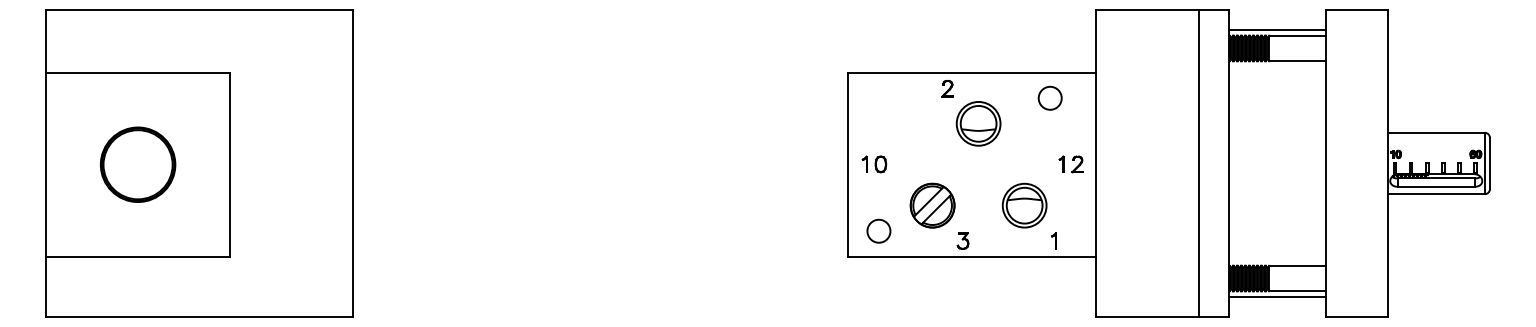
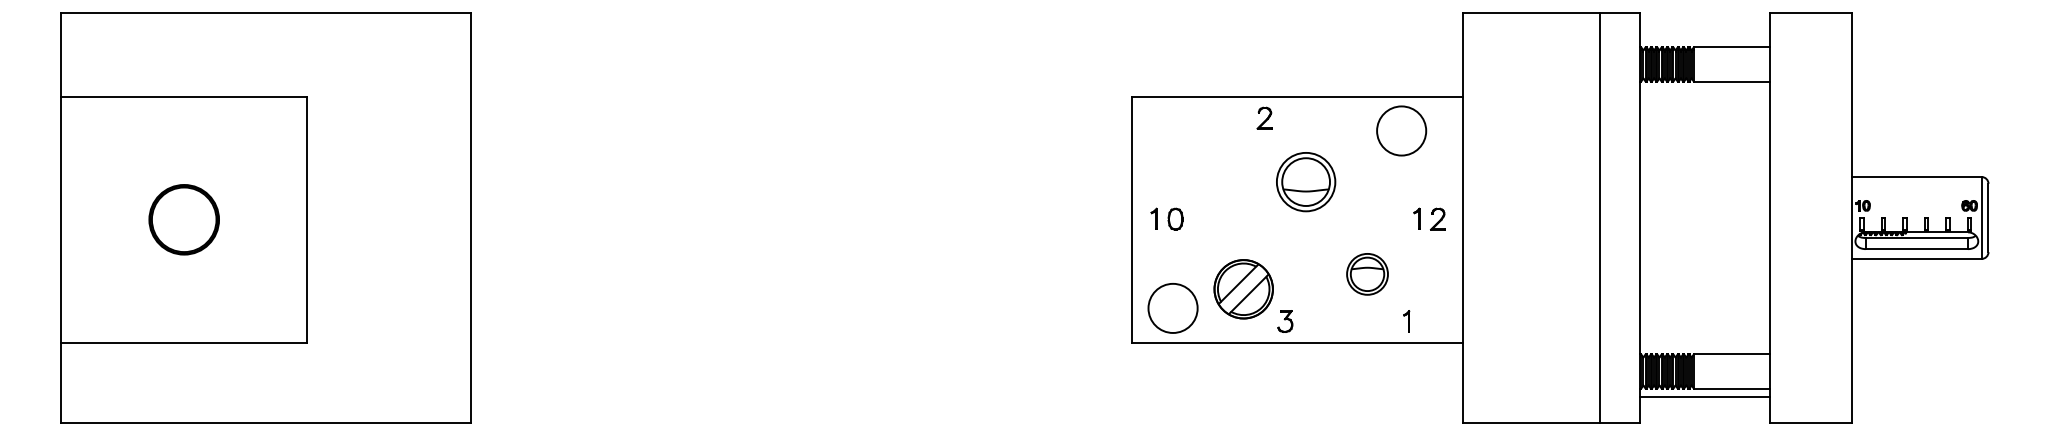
line: (1277, 29) -> (1705, 39), removed
circle: (1050, 97) -> (1401, 130), size x1.6
part: (978, 124) -> (1306, 182), moved
part: (137, 164) -> (183, 219), size x0.7
part: (932, 205) -> (1243, 289), moved
part: (1024, 205) -> (1367, 274), size x0.7
circle: (878, 231) -> (1172, 308), size x1.6

